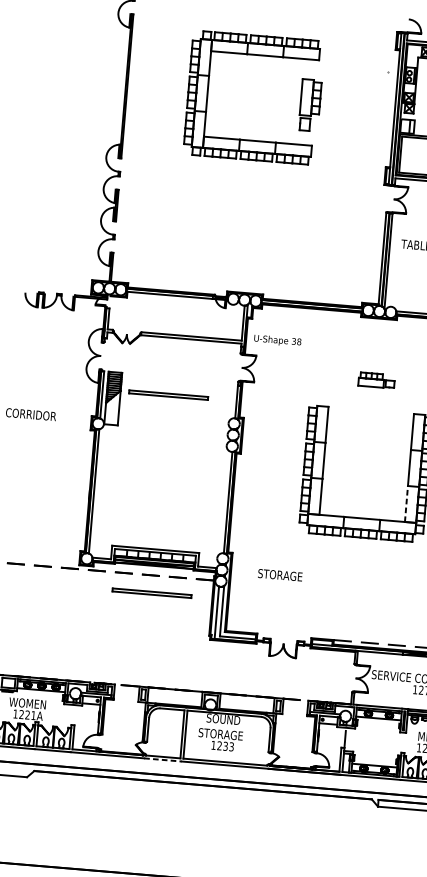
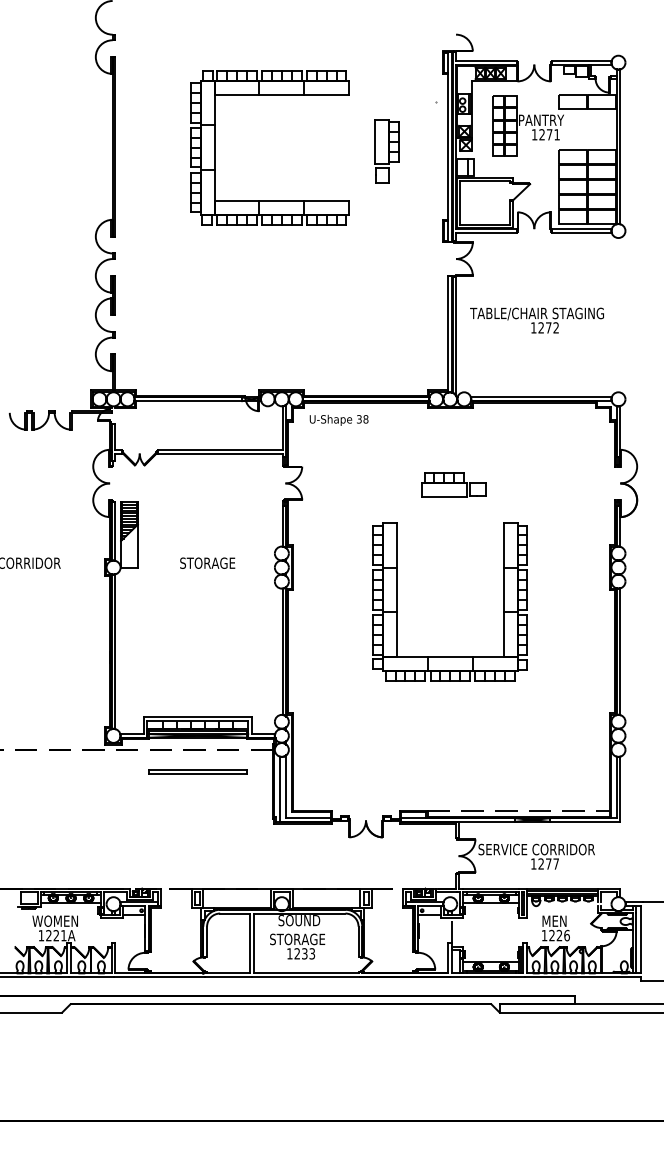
part: (309, 105) -> (386, 151), moved
text: (277, 340) -> (338, 419), moved
part: (376, 380) -> (453, 484), size x1.43
part: (168, 394) -> (197, 524), removed
line: (406, 503) -> (503, 634), dashed -> solid
text: (280, 574) -> (207, 562), moved
line: (163, 760) -> (229, 977), dashed -> solid

